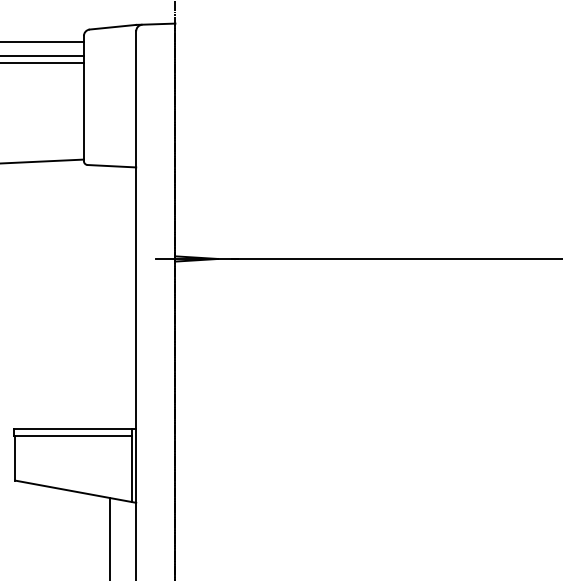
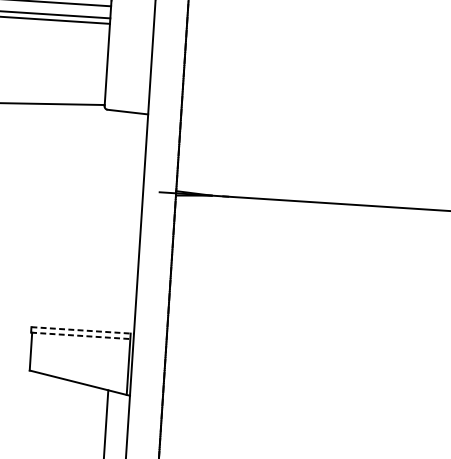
line: (75, 428) -> (83, 330), solid -> dashed
line: (73, 435) -> (81, 335), solid -> dashed

